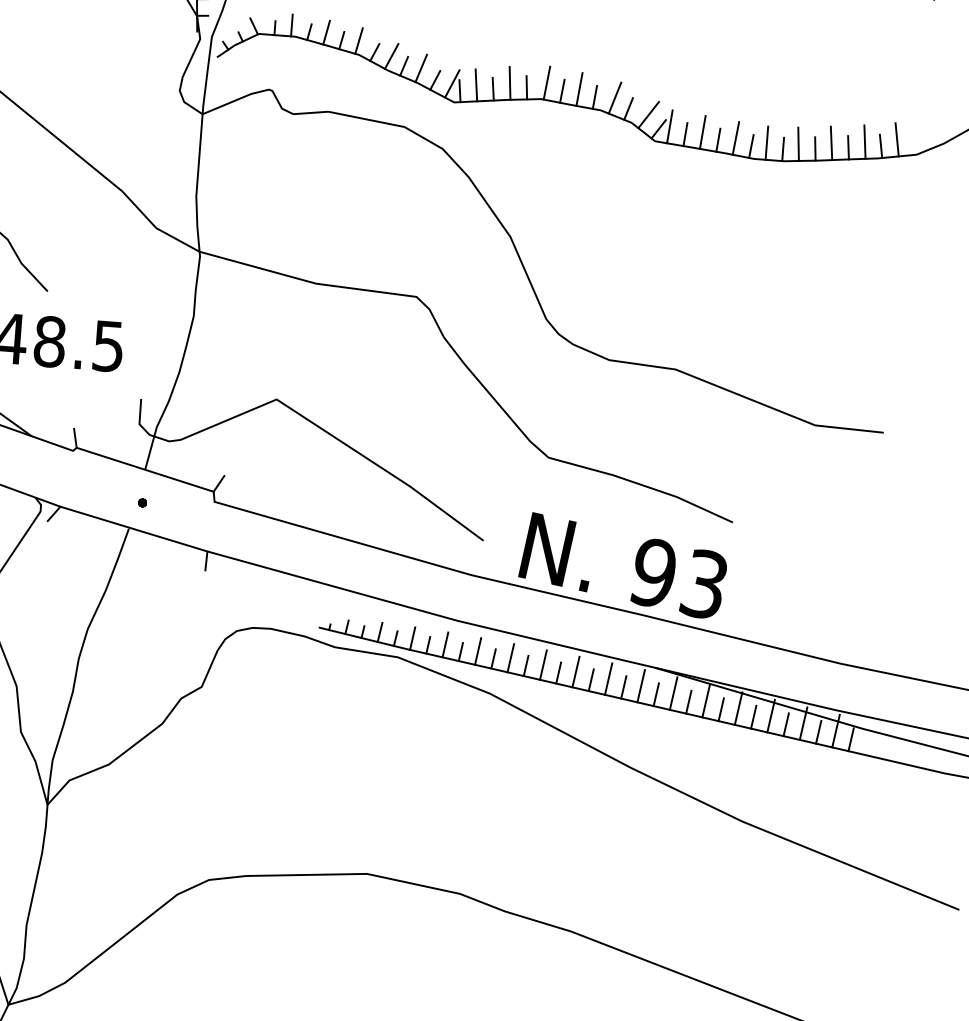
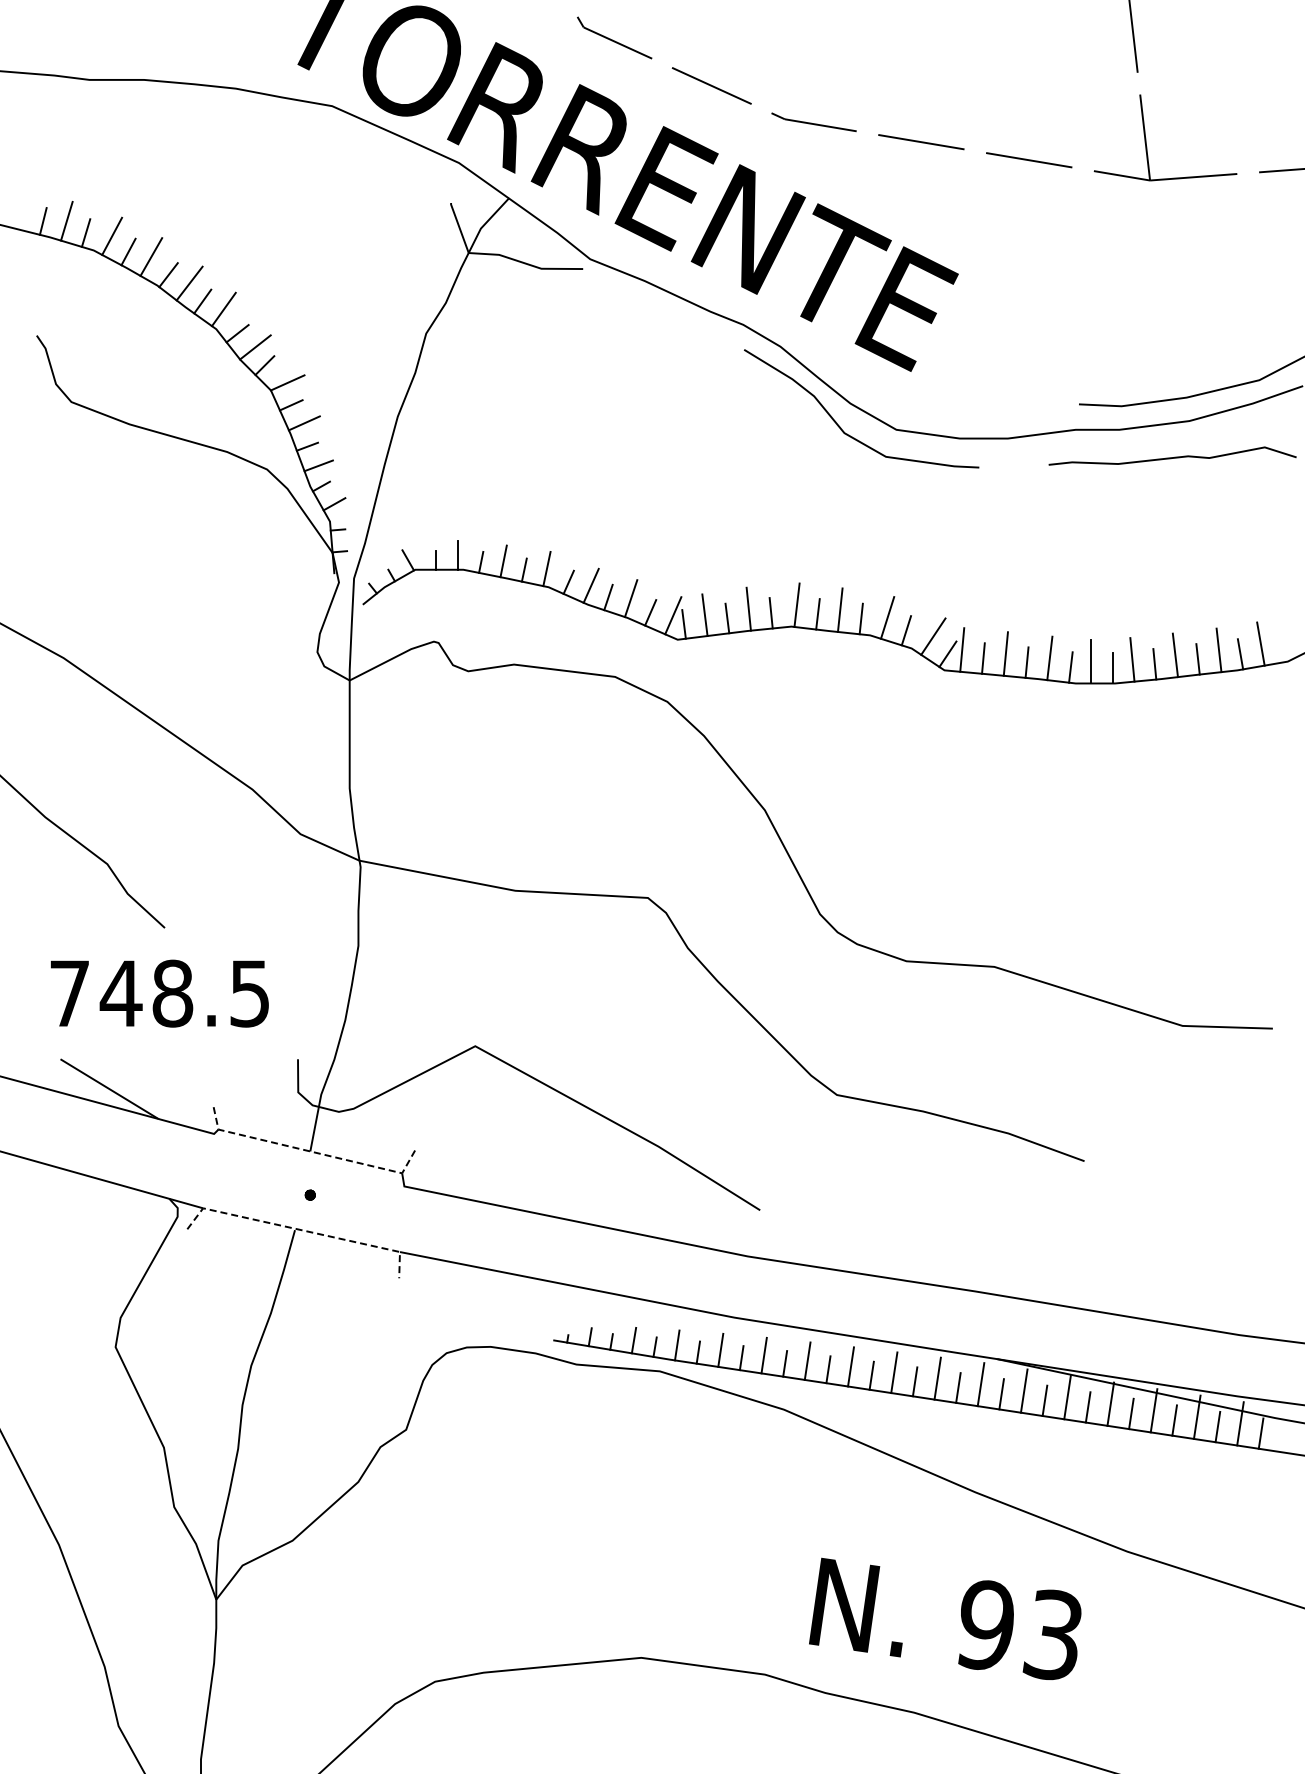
line: (144, 469) -> (309, 1151), solid -> dashed
line: (133, 529) -> (301, 1230), solid -> dashed
text: (623, 565) -> (945, 1618), moved

